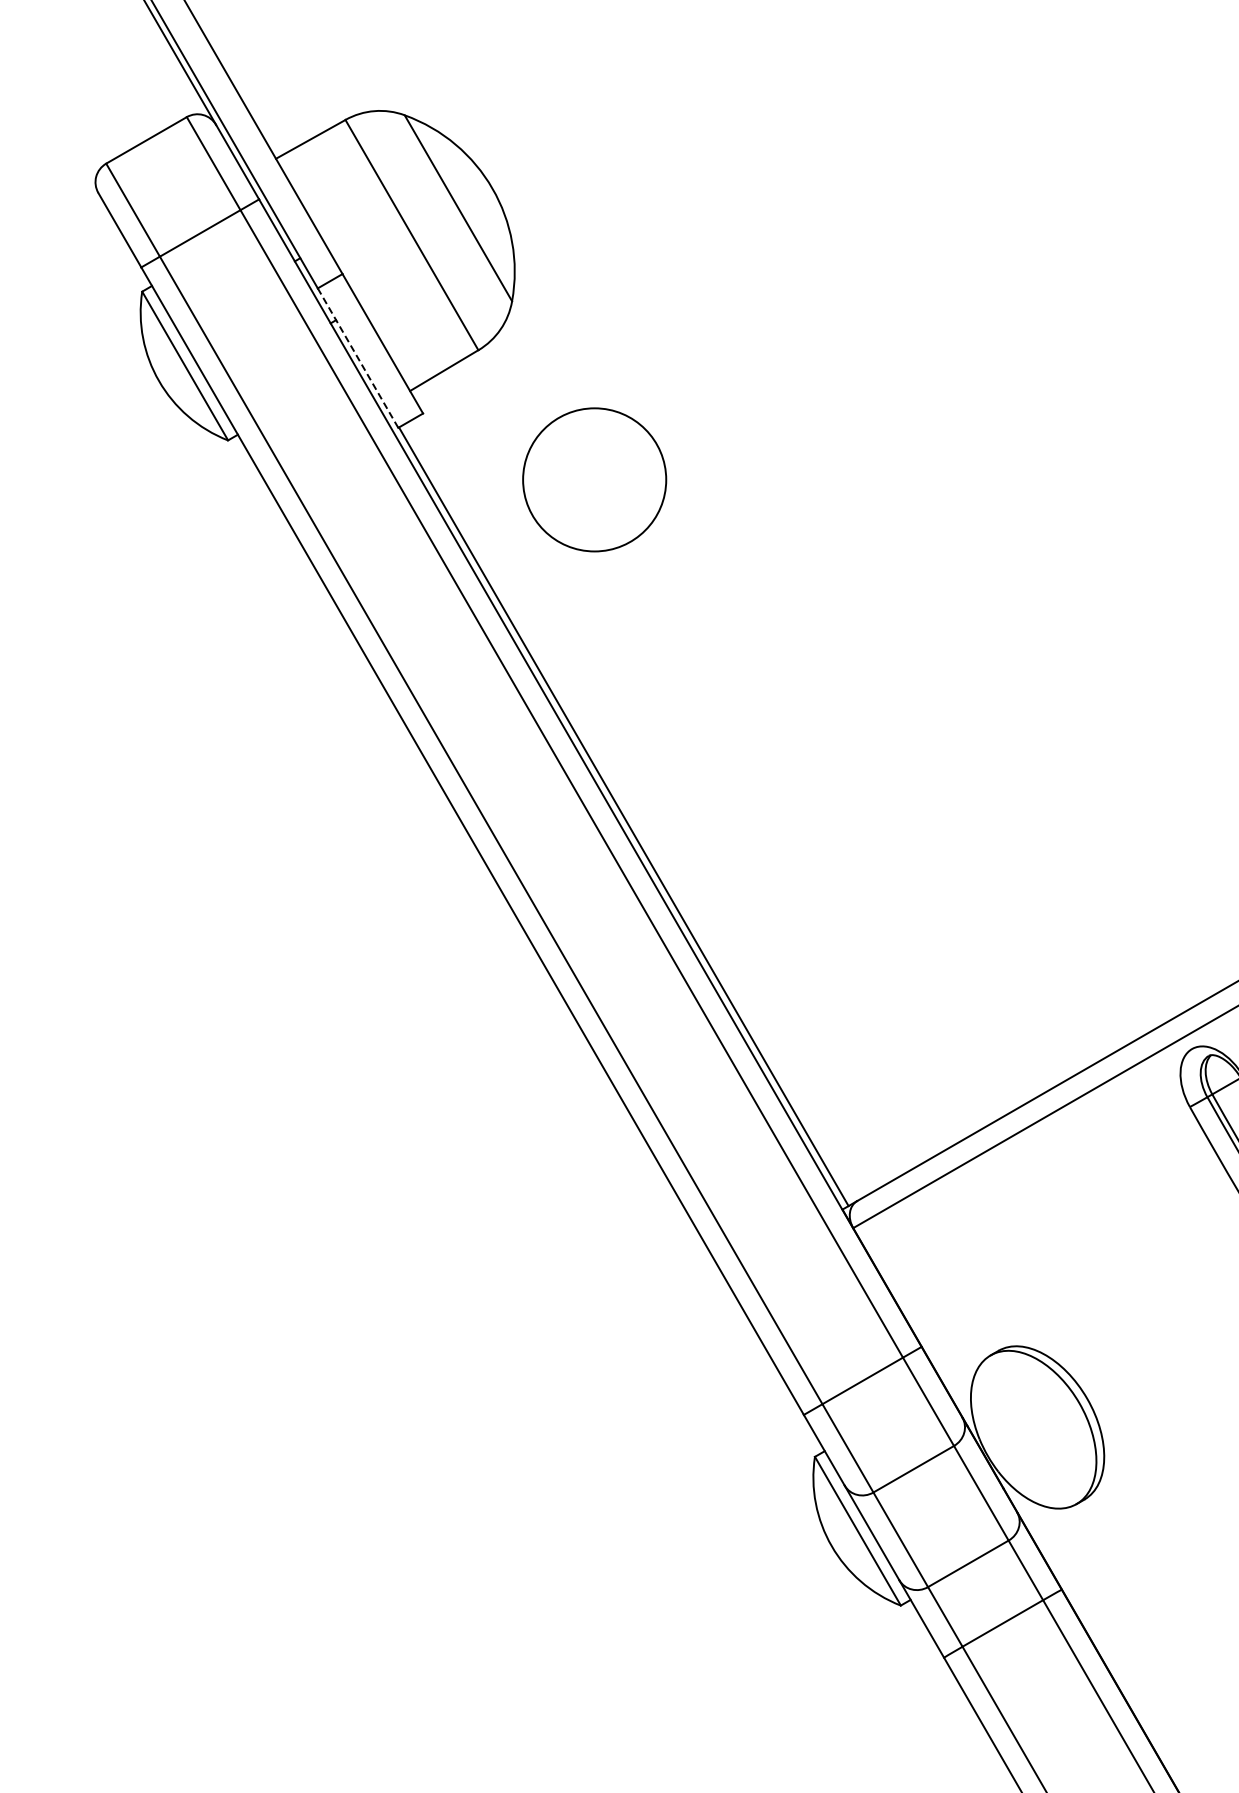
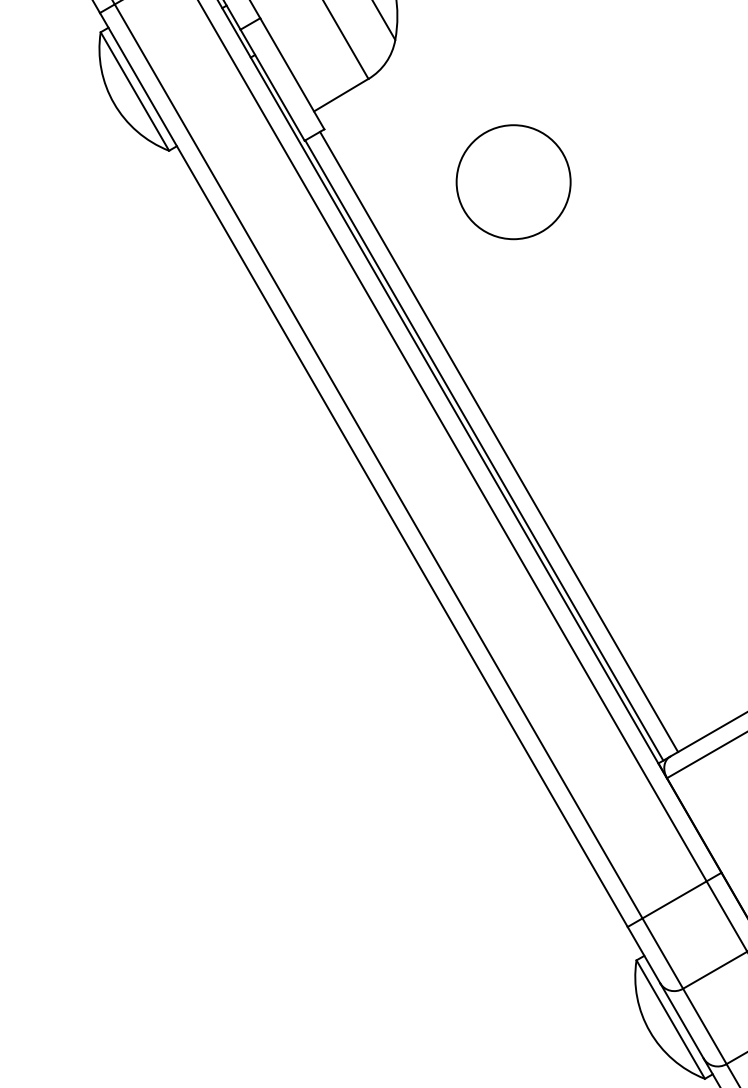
line: (358, 358) -> (272, 85), dashed -> solid
circle: (594, 479) -> (513, 181), moved
line: (642, 805) -> (499, 441), added

